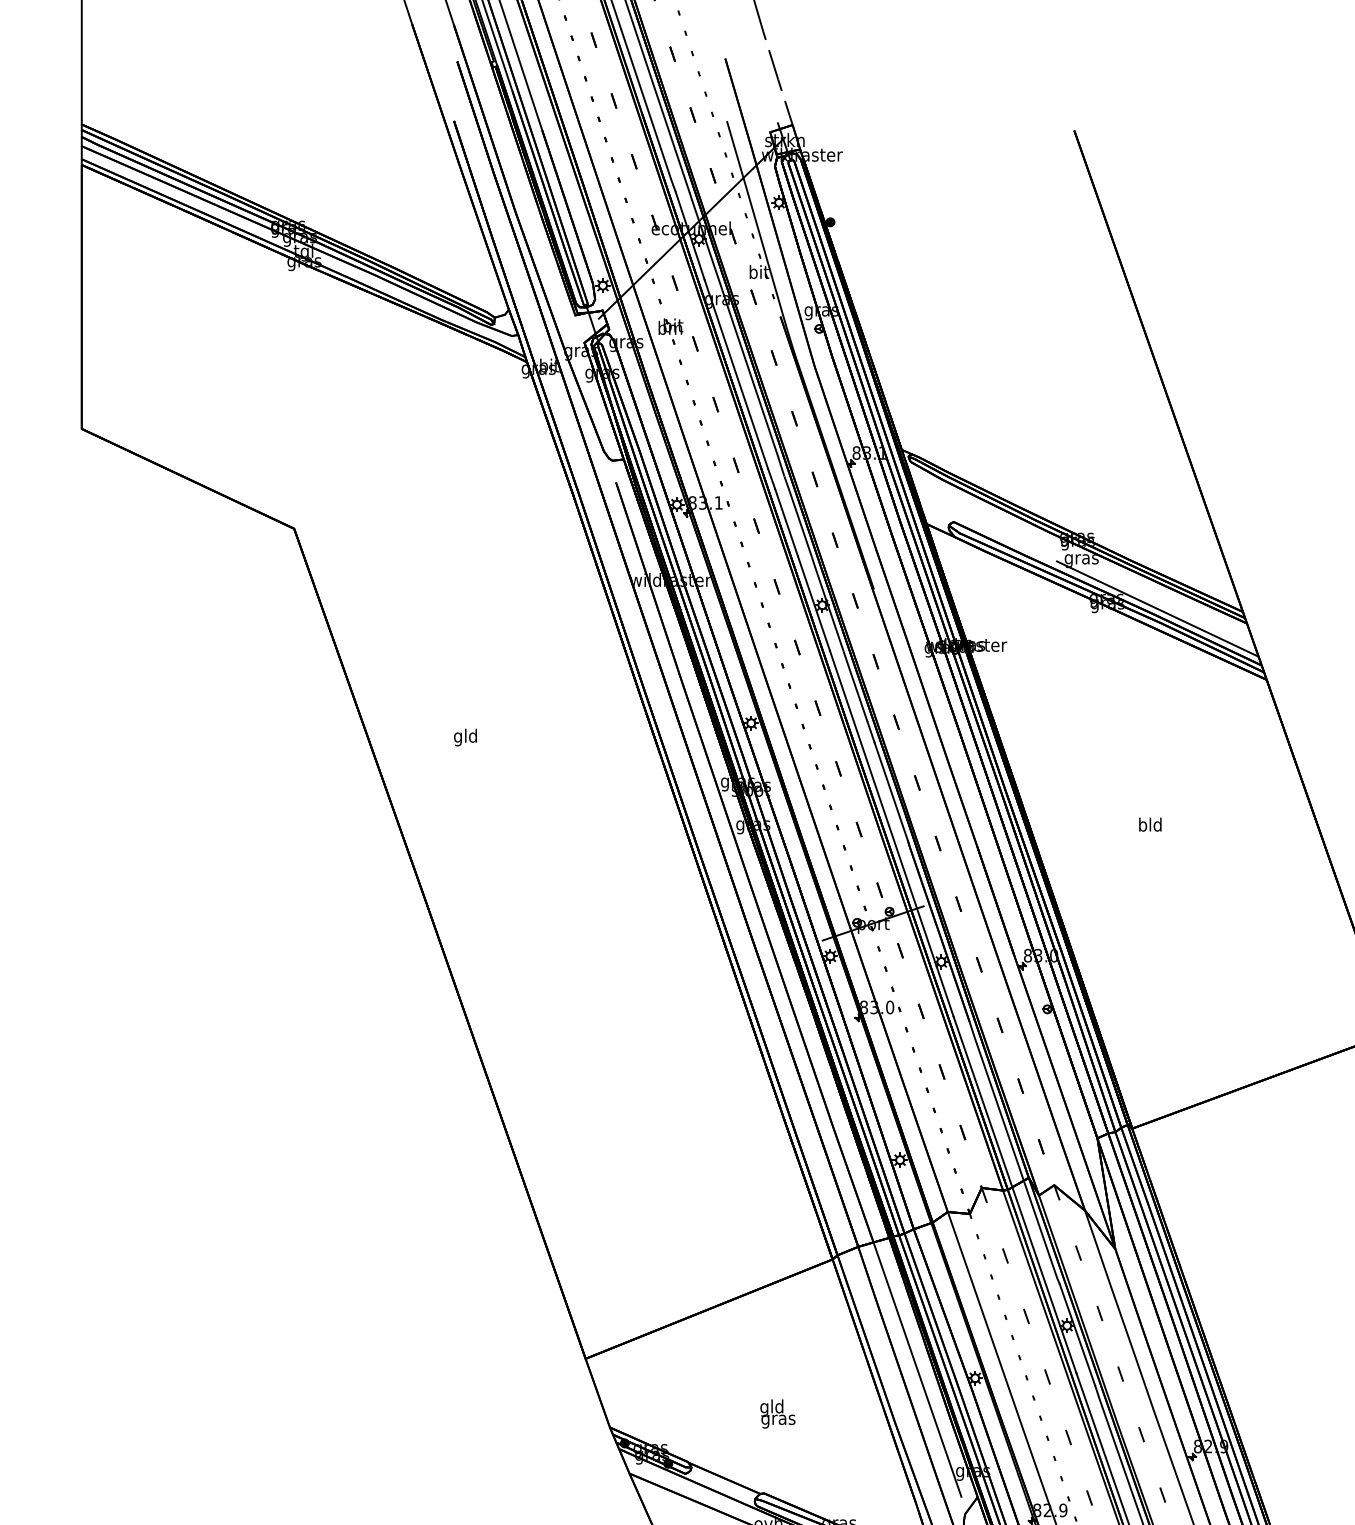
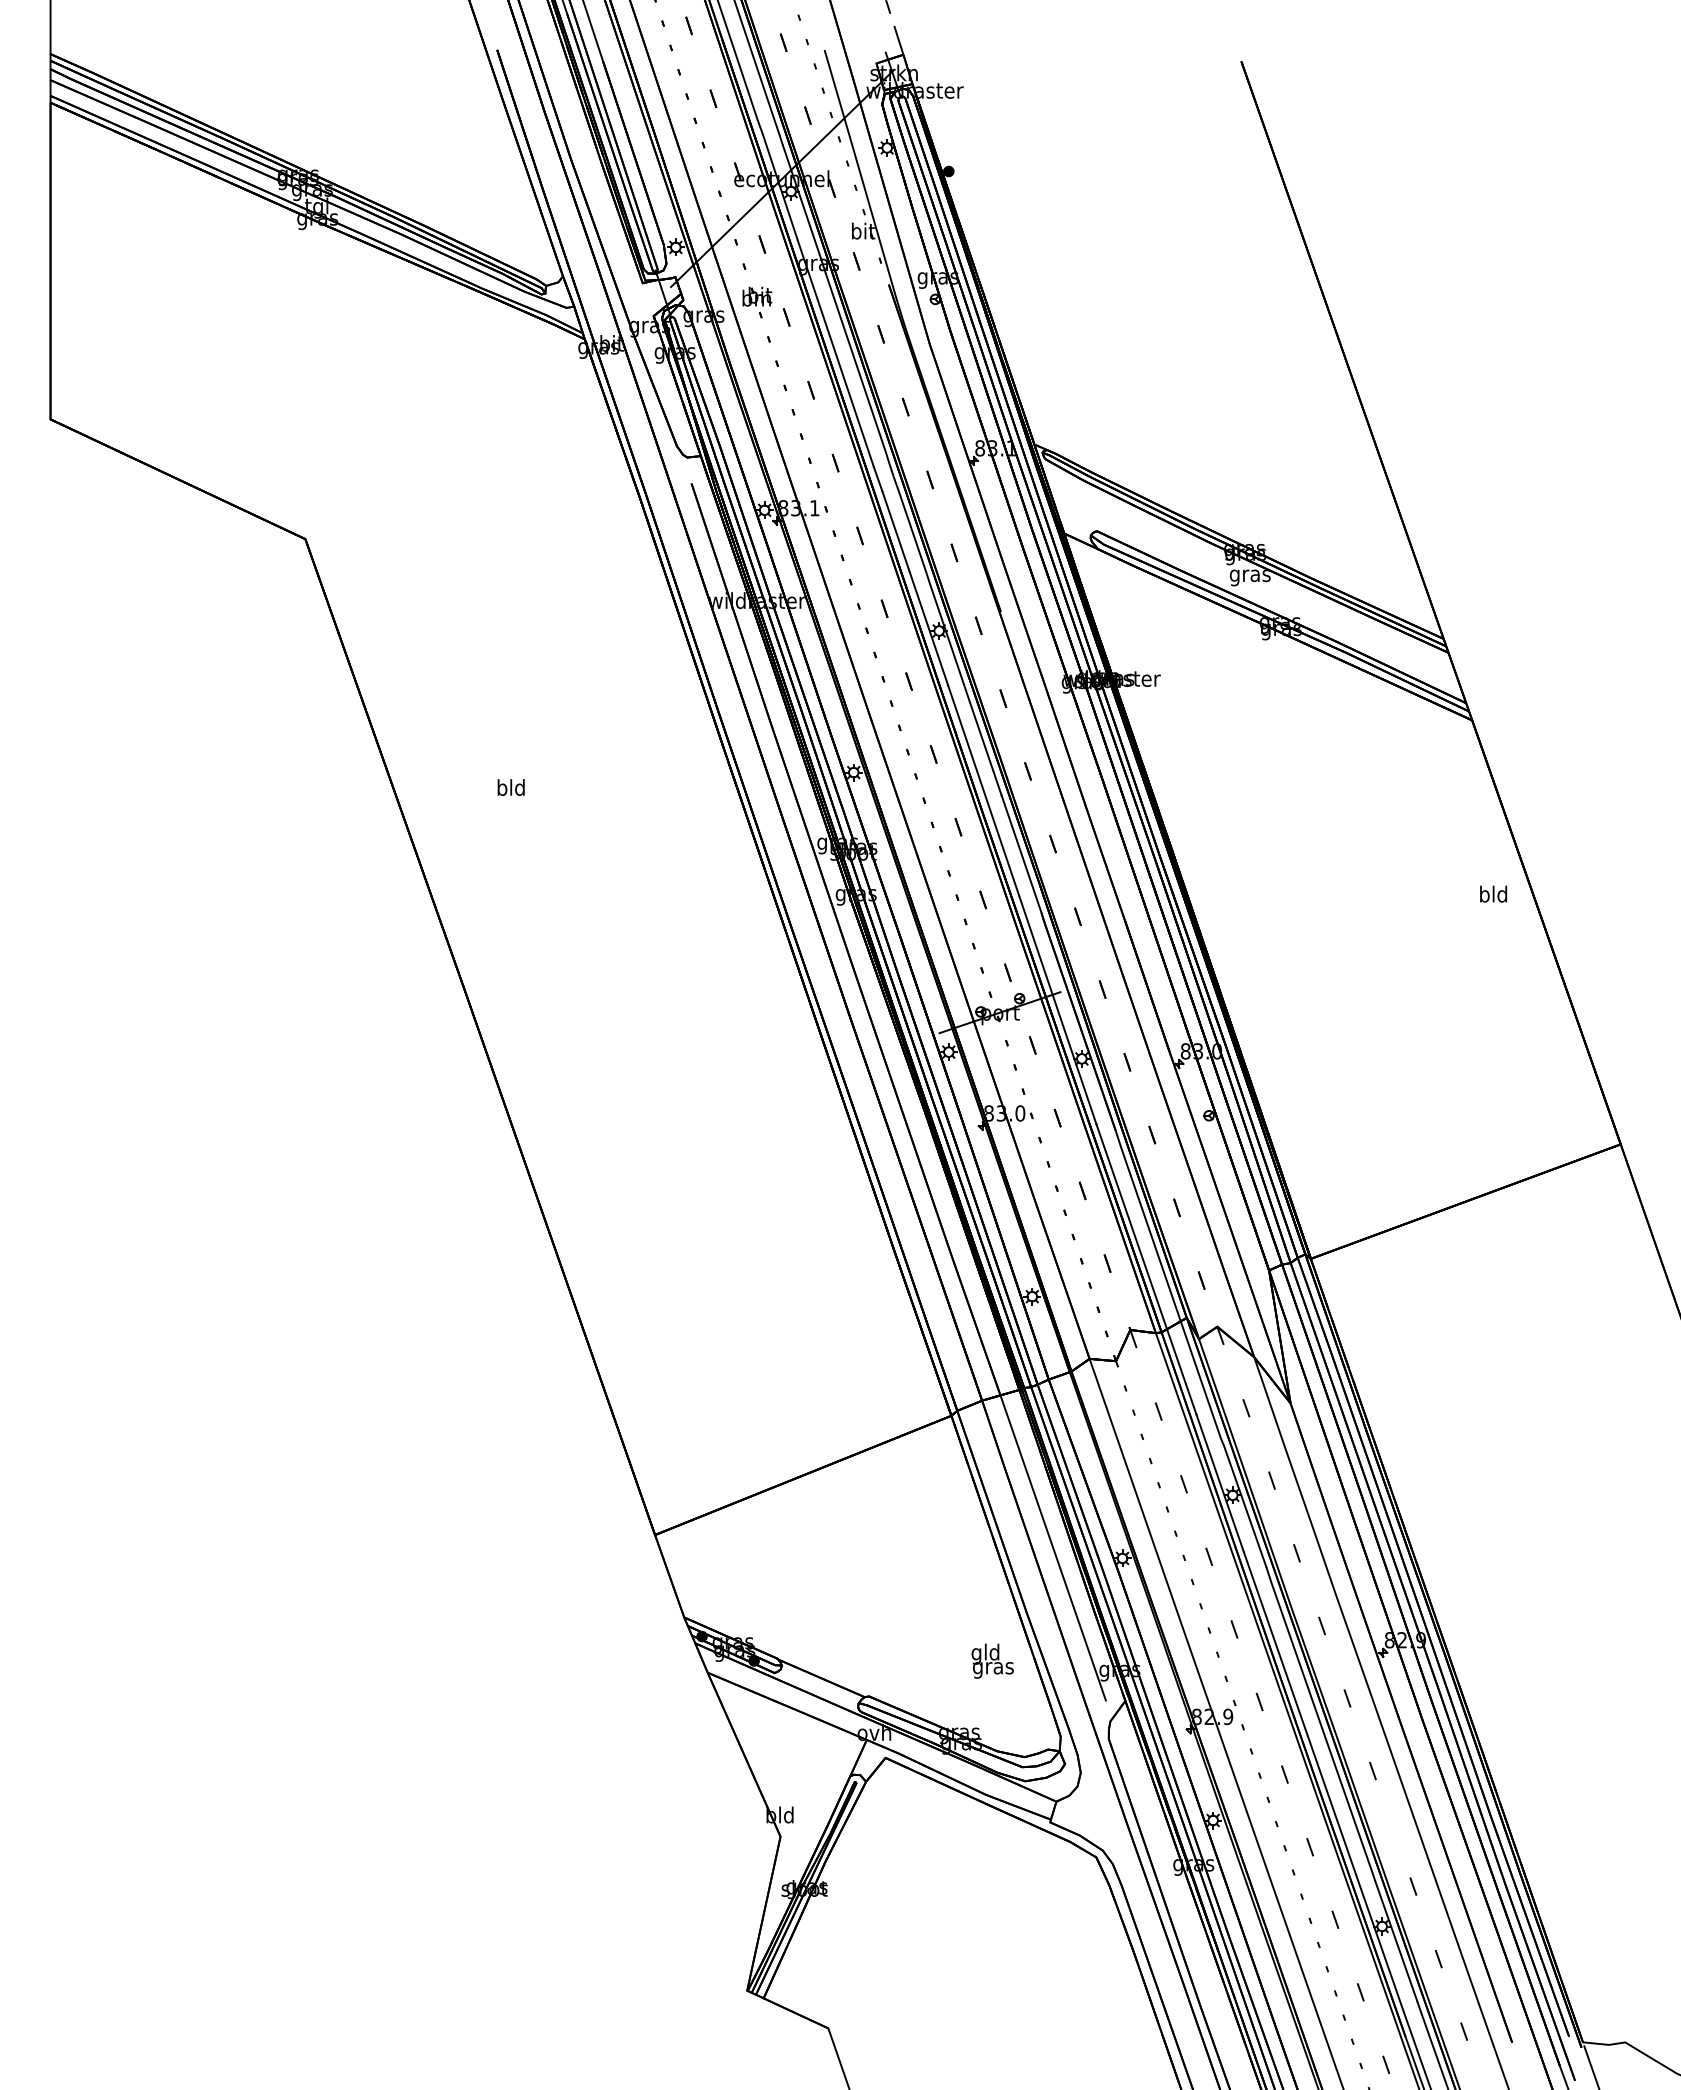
line: (1157, 609) -> (1341, 635), removed
text: (458, 737) -> (502, 789), gld -> bld
text: (1150, 824) -> (1493, 893), moved
text: (777, 1413) -> (992, 1660), moved

